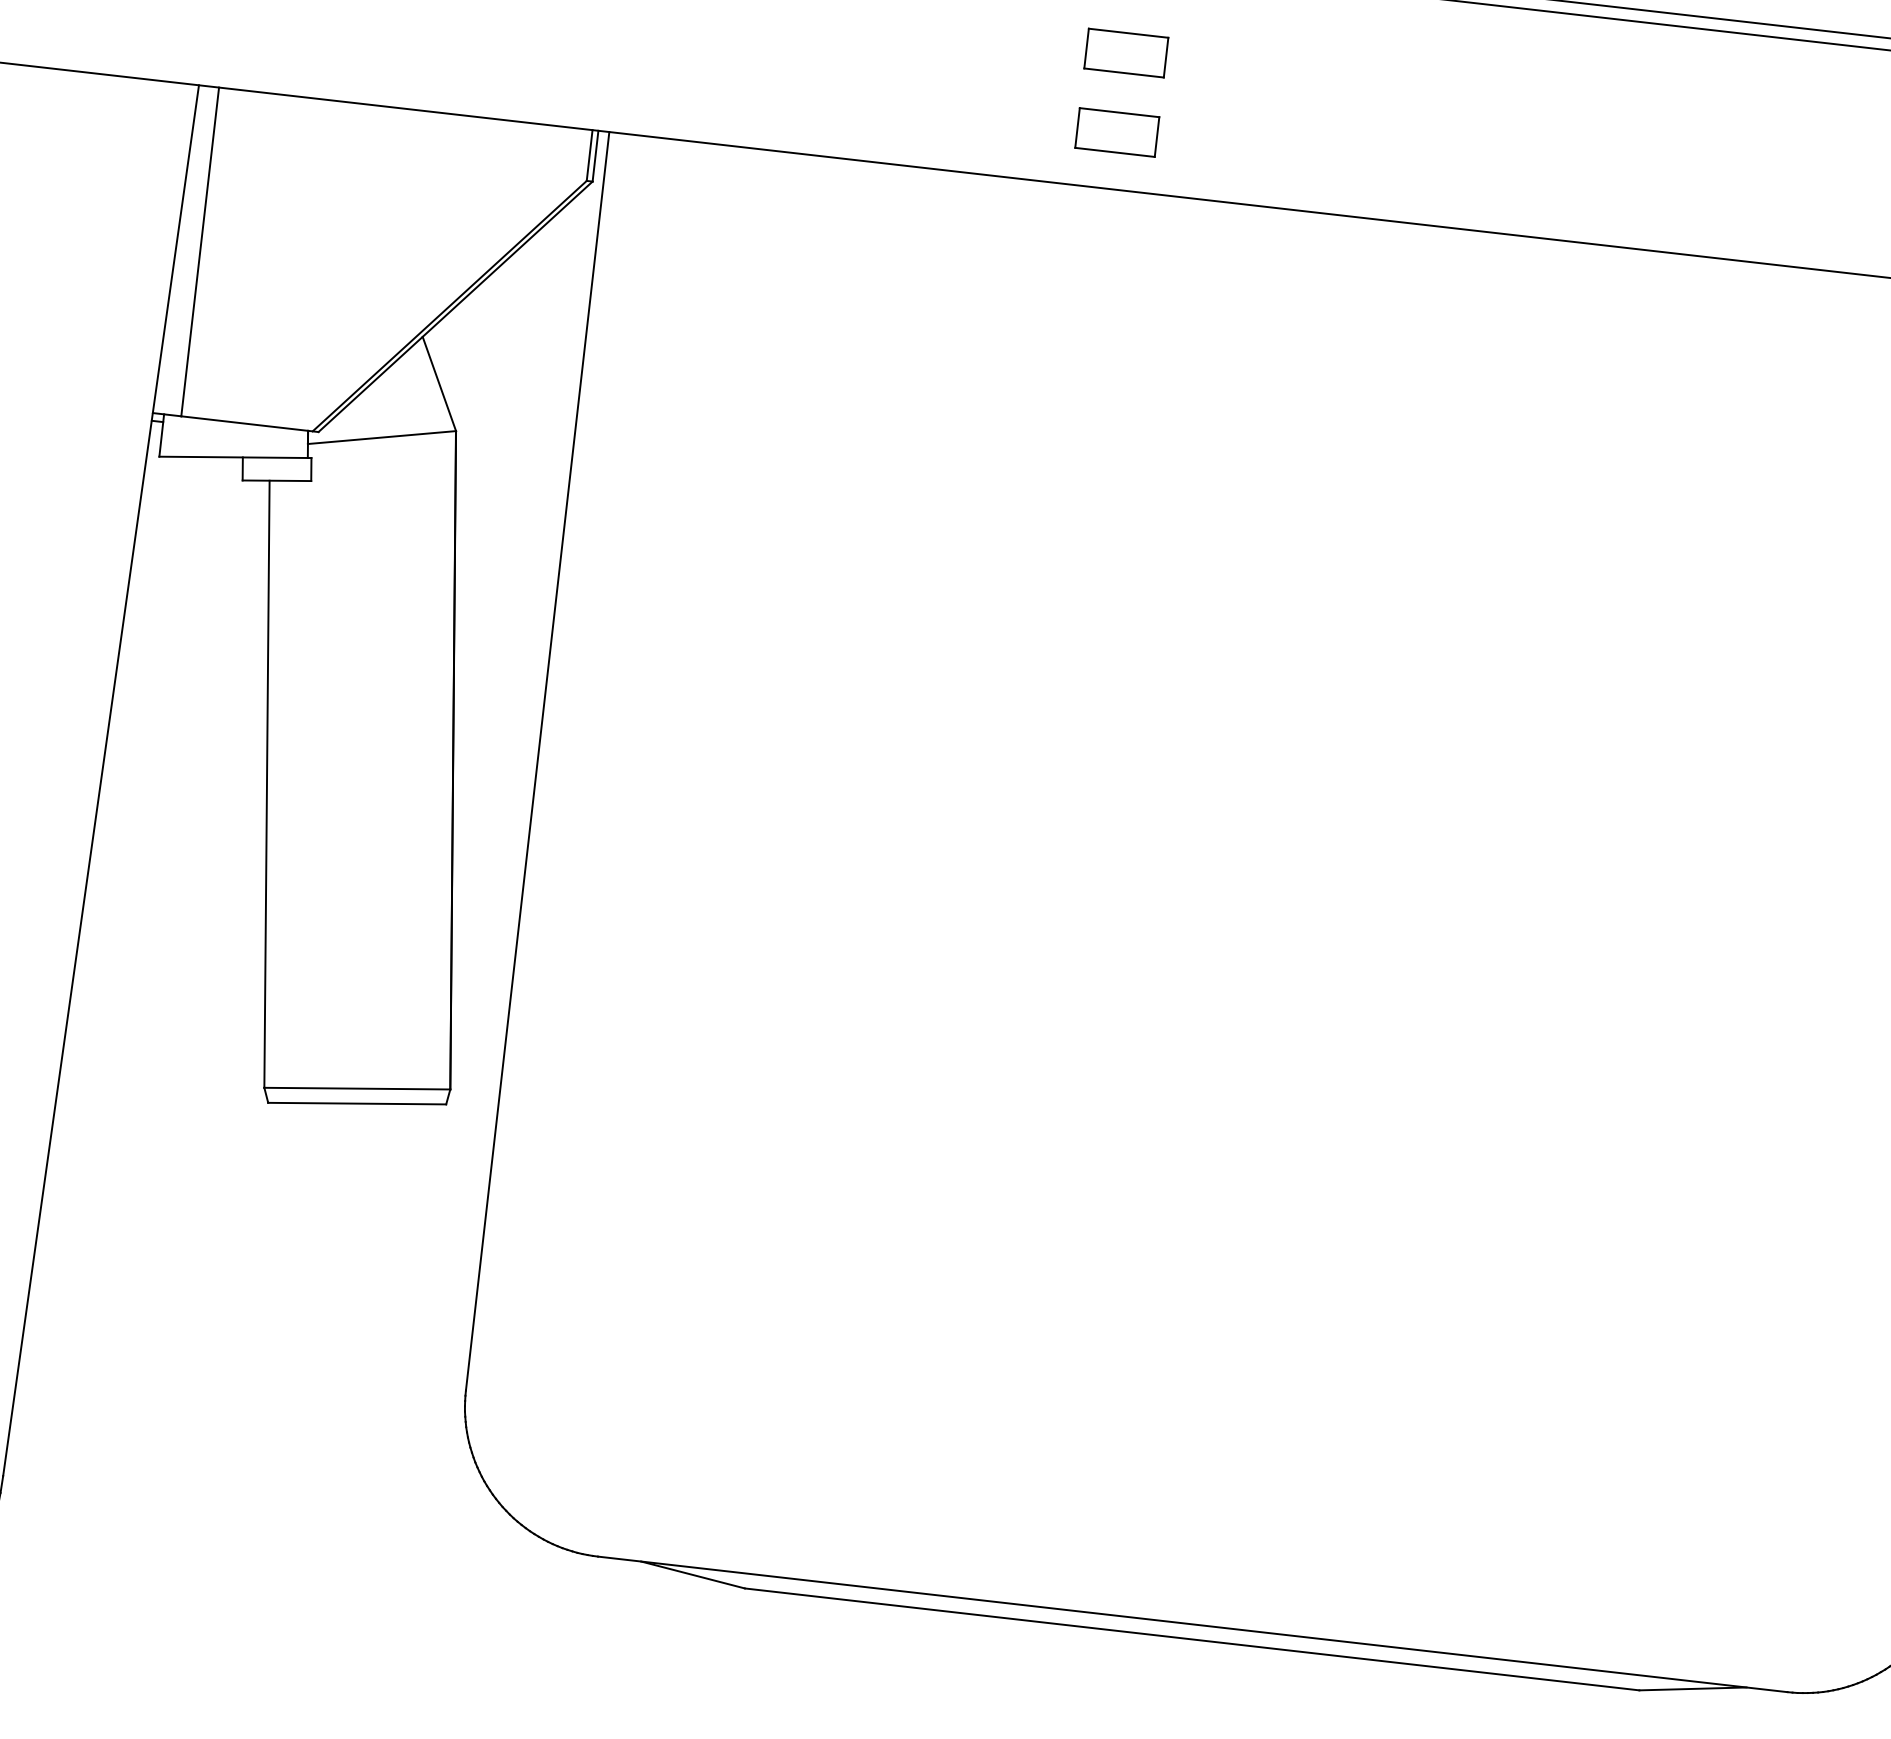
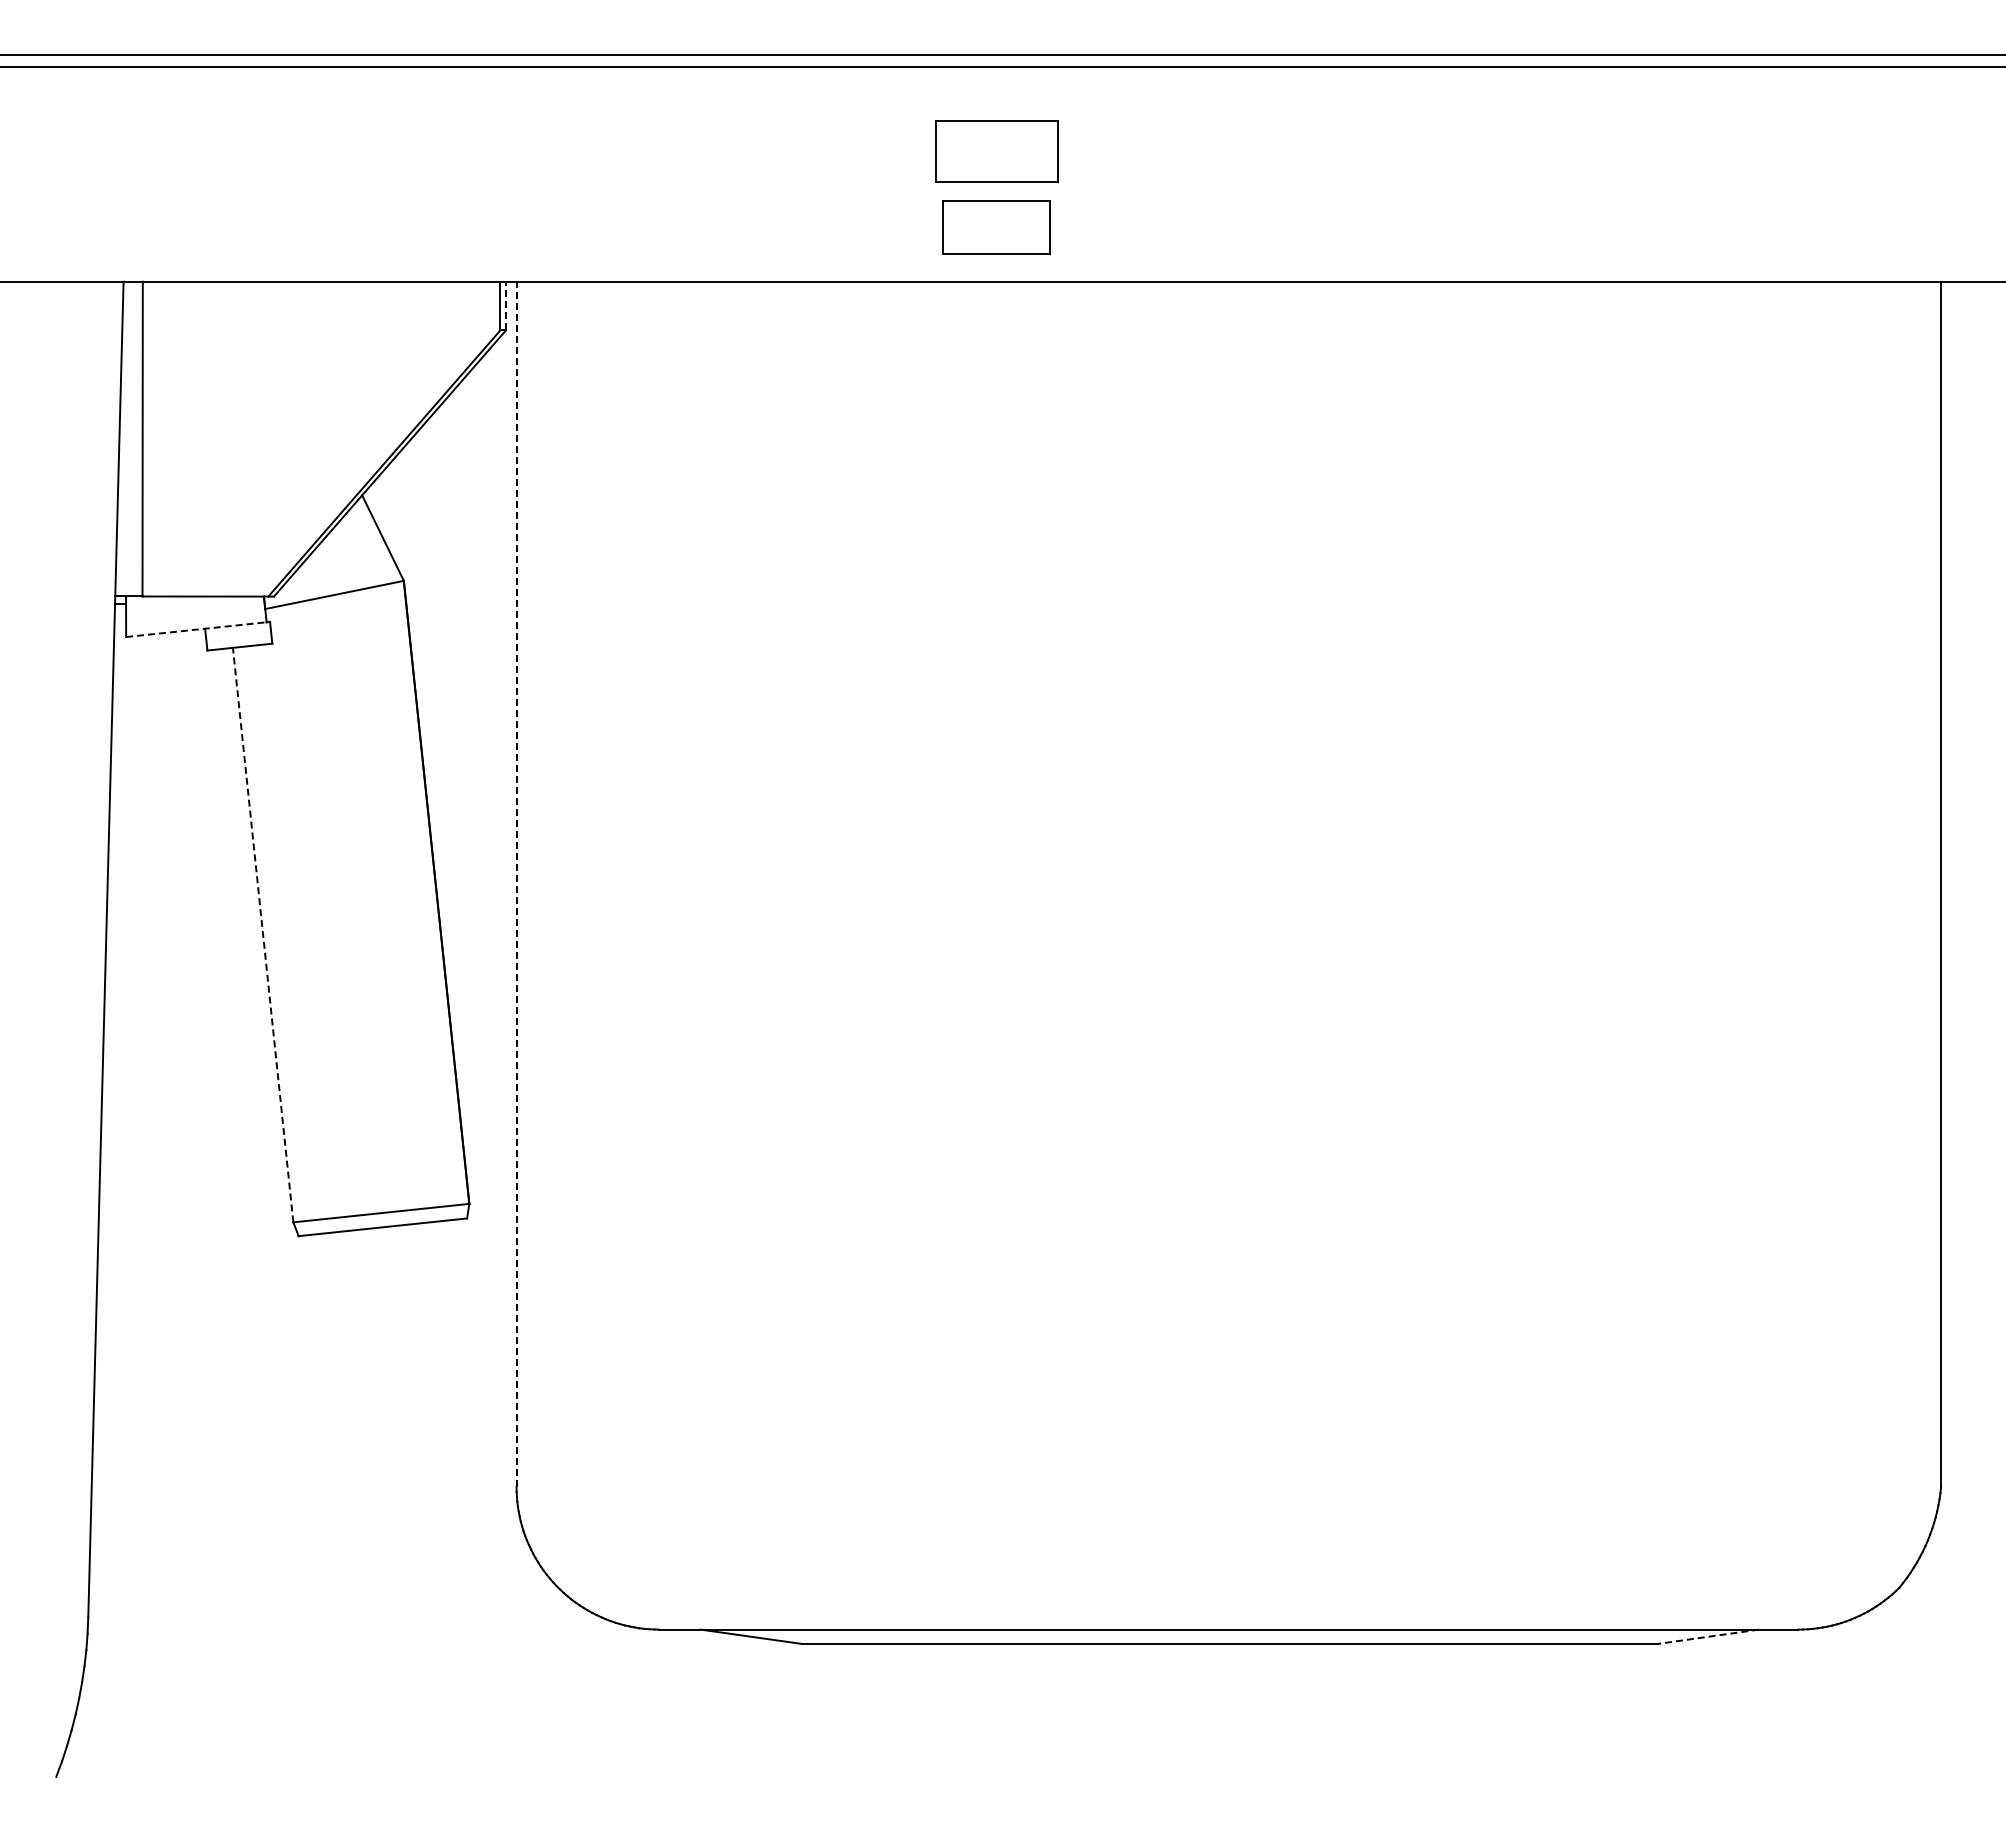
part: (1126, 52) -> (996, 150), size x1.6
part: (1117, 131) -> (996, 226), size x1.4
line: (596, 155) -> (506, 305), solid -> dashed
line: (233, 457) -> (196, 629), solid -> dashed
line: (537, 761) -> (516, 884), solid -> dashed
line: (267, 784) -> (263, 935), solid -> dashed
line: (1692, 1688) -> (1708, 1636), solid -> dashed

